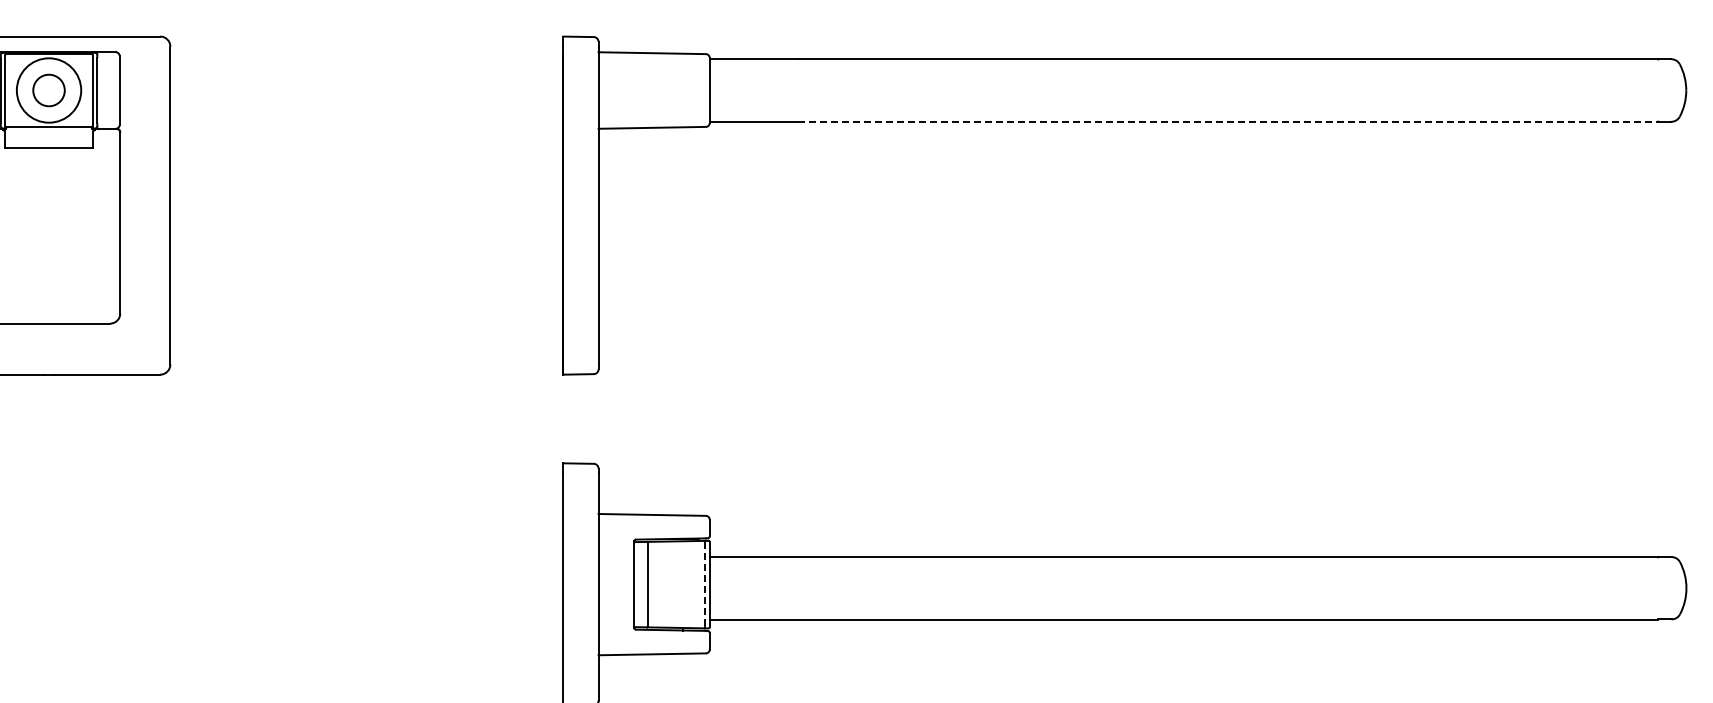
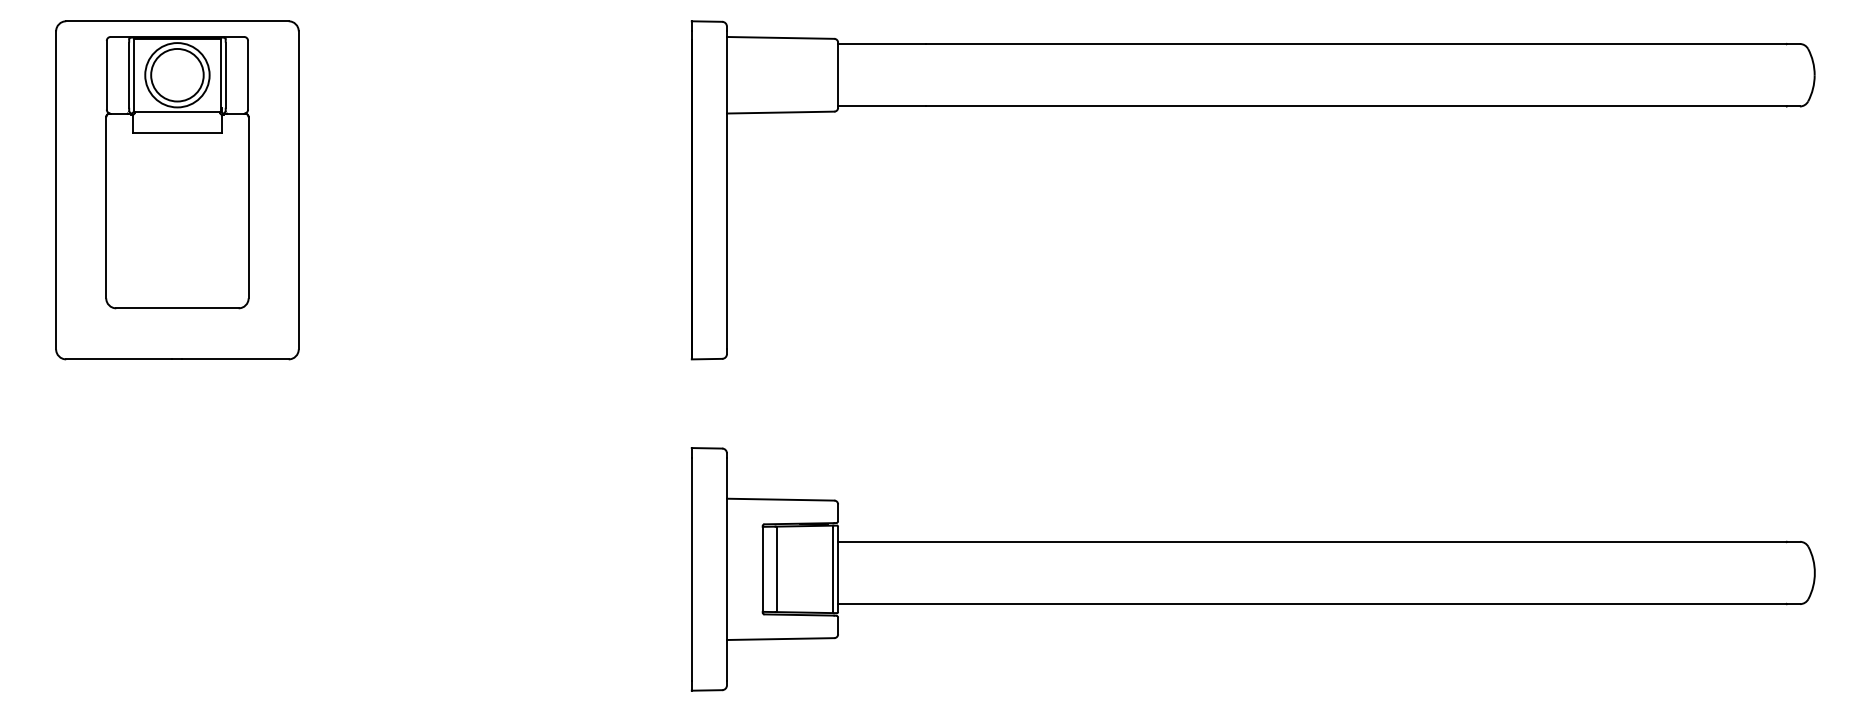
circle: (49, 89) -> (177, 74), size x1.67
line: (1228, 121) -> (1356, 106), dashed -> solid
line: (705, 584) -> (833, 569), dashed -> solid

